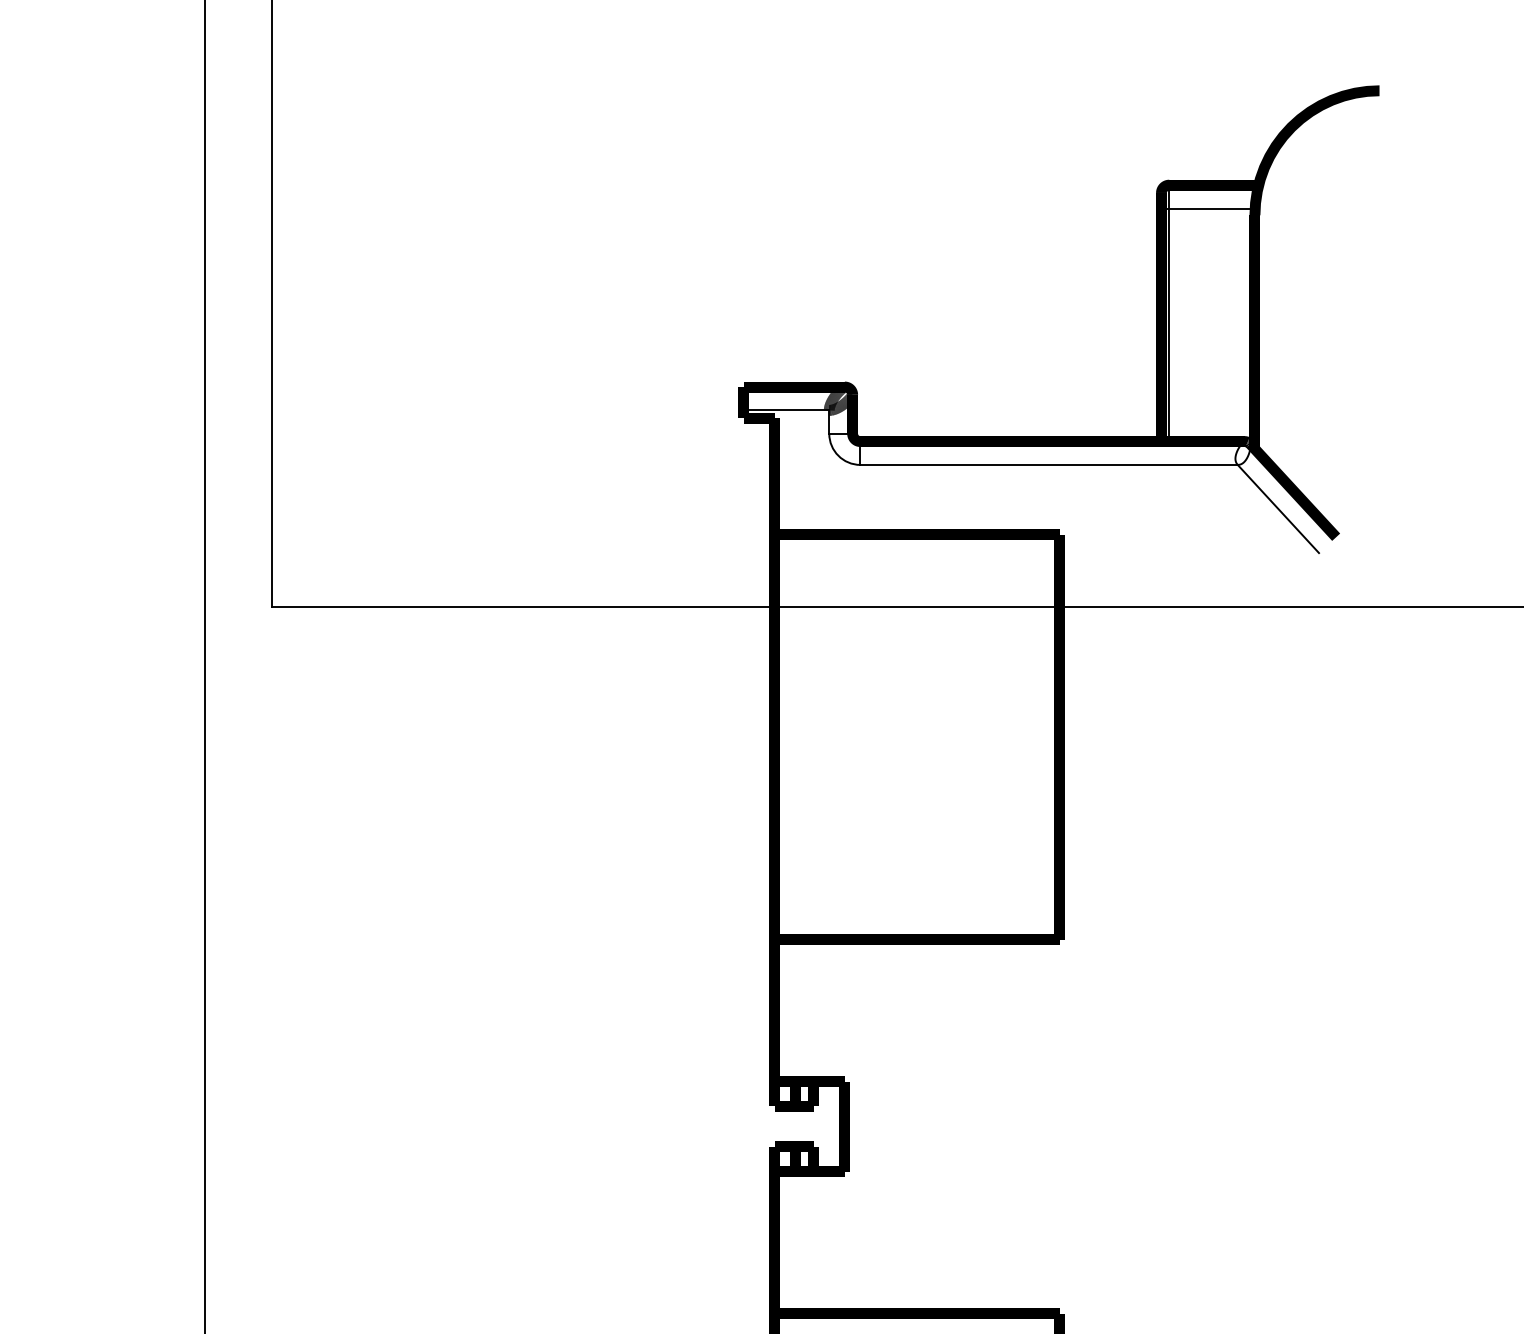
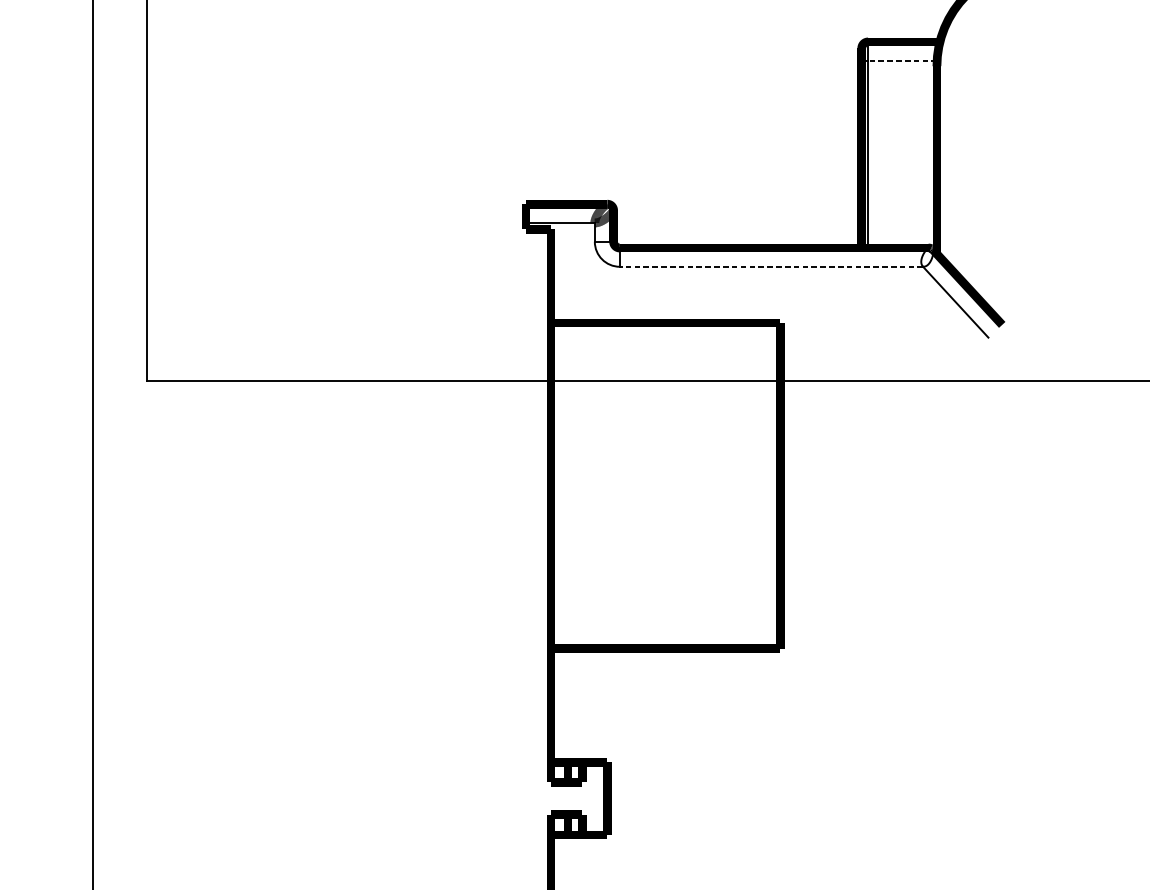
line: (1212, 208) -> (902, 60), solid -> dashed
line: (1049, 464) -> (771, 266), solid -> dashed

